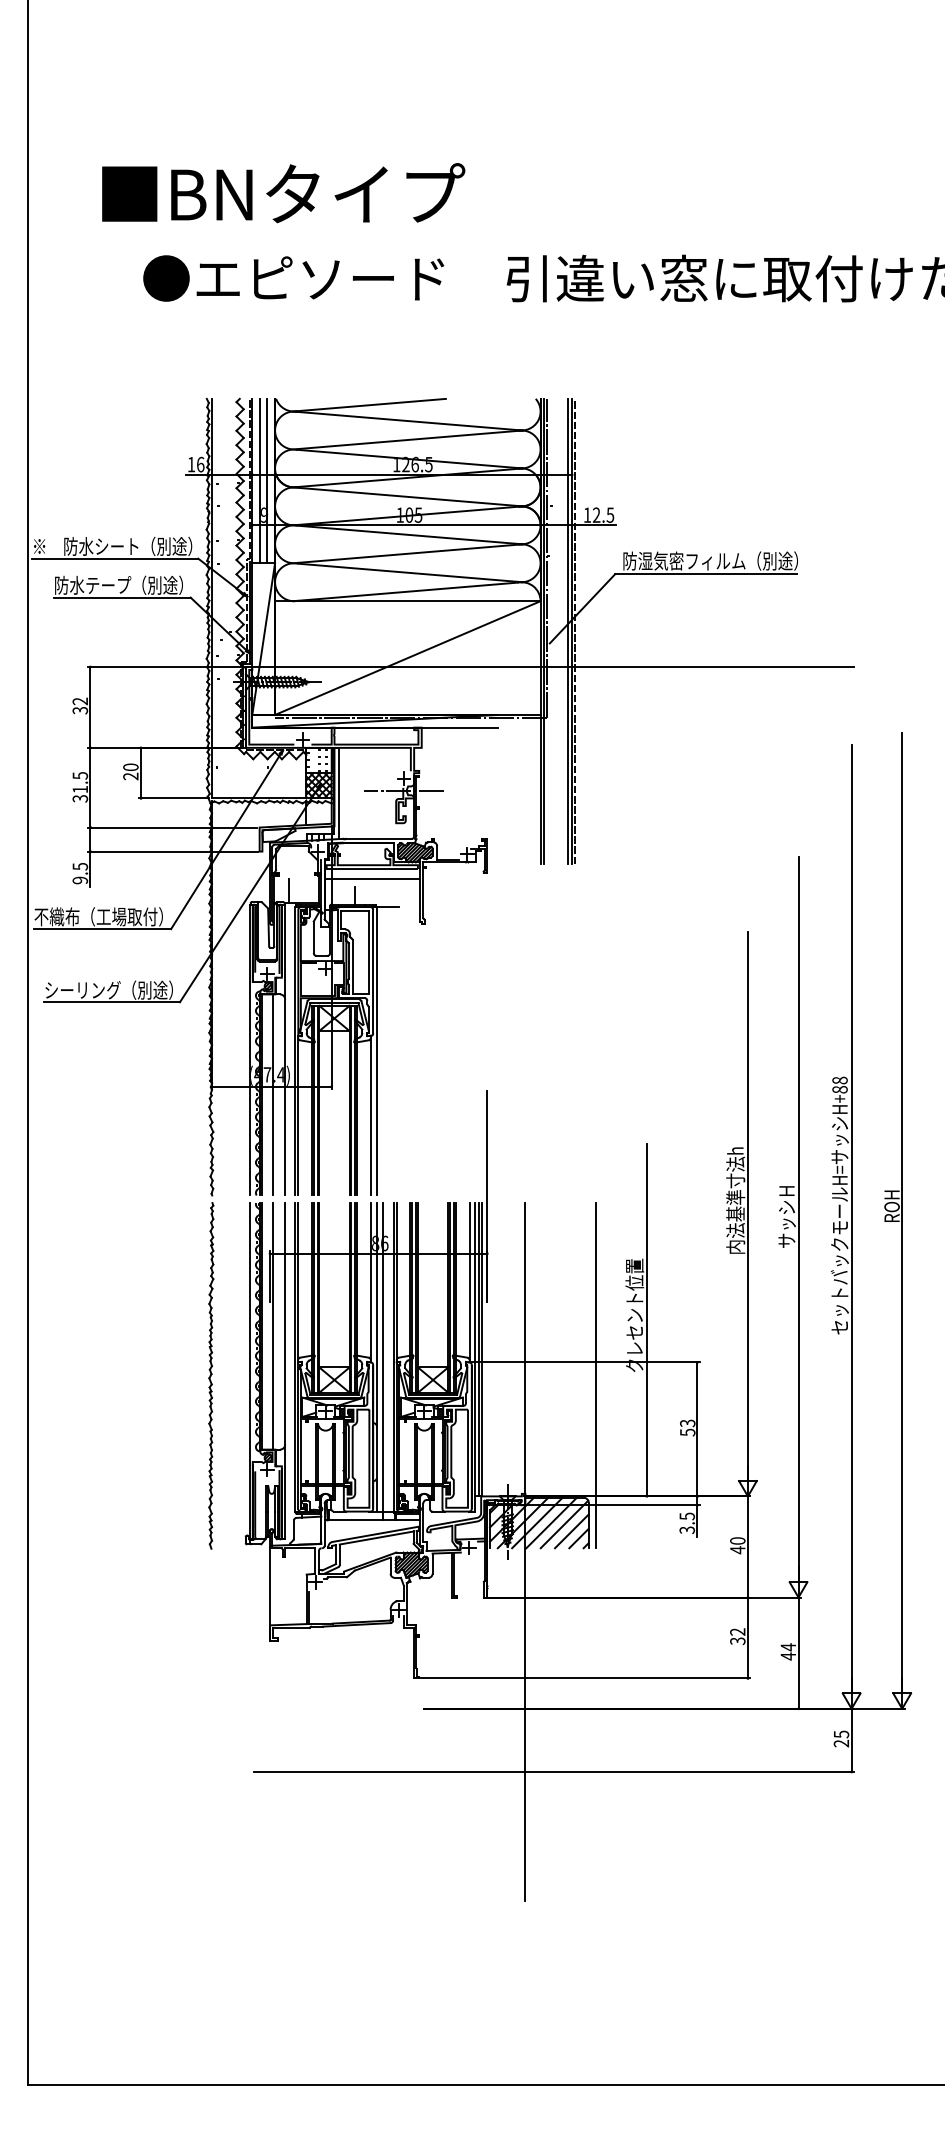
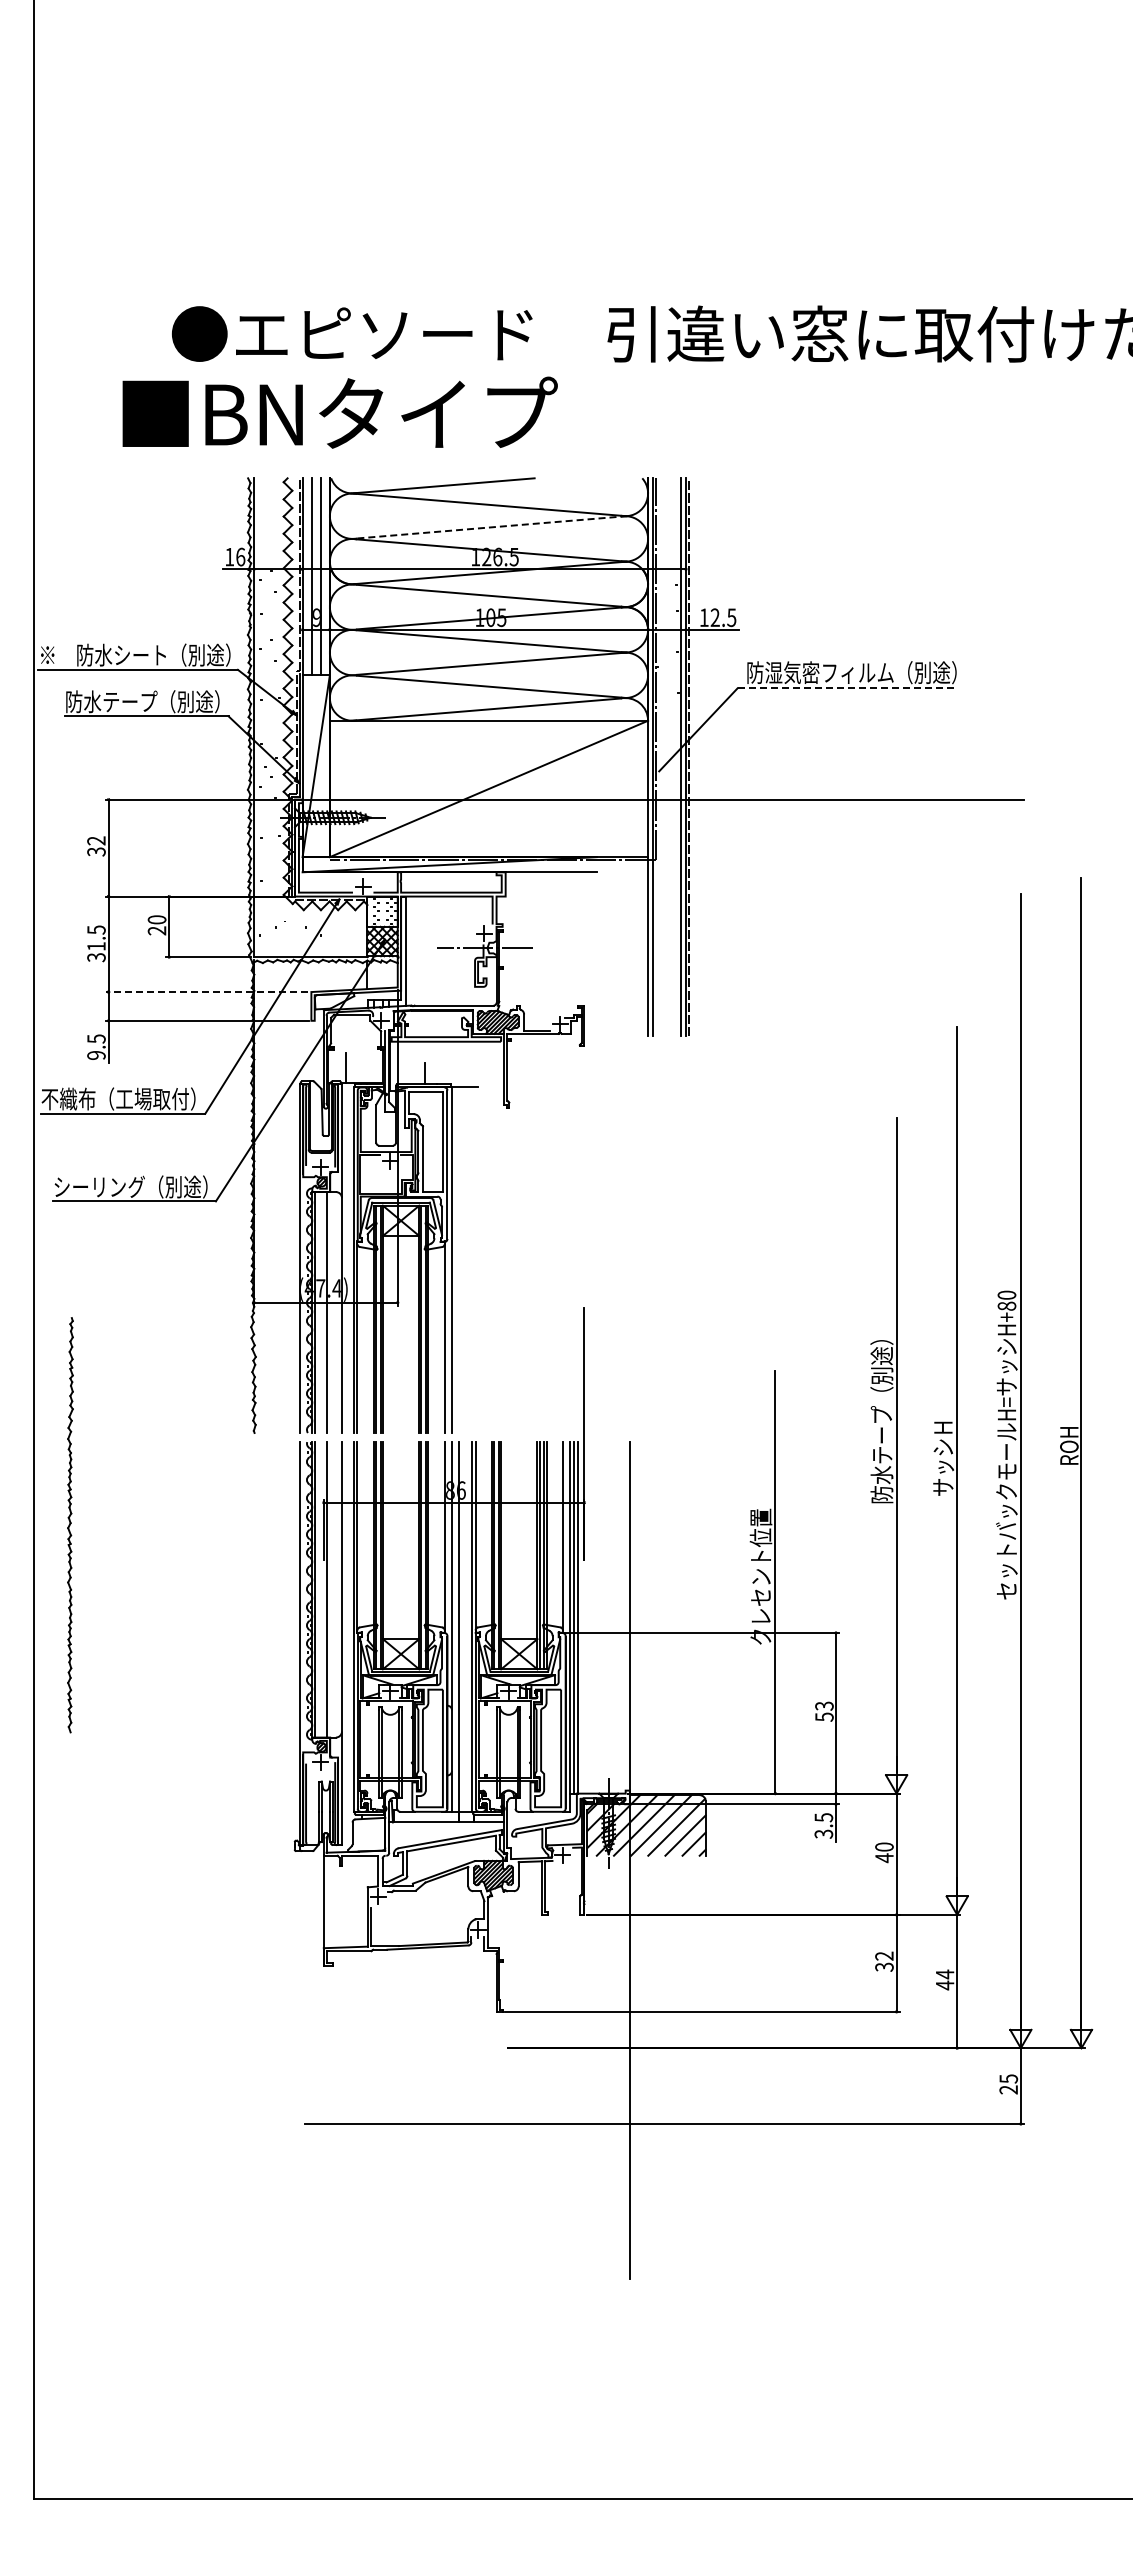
text: (283, 192) -> (339, 412), moved
line: (410, 439) -> (492, 527), solid -> dashed
line: (706, 574) -> (846, 688), solid -> dashed
line: (172, 827) -> (206, 992), solid -> dashed
line: (372, 879) -> (446, 1054), removed
text: (839, 1079) -> (1006, 1294), H+88 -> H+80
text: (735, 1185) -> (881, 1421), 内法基準寸法h -> 防水テープ（別途）
line: (595, 1375) -> (714, 1648), removed
part: (211, 1376) -> (70, 1525), moved

